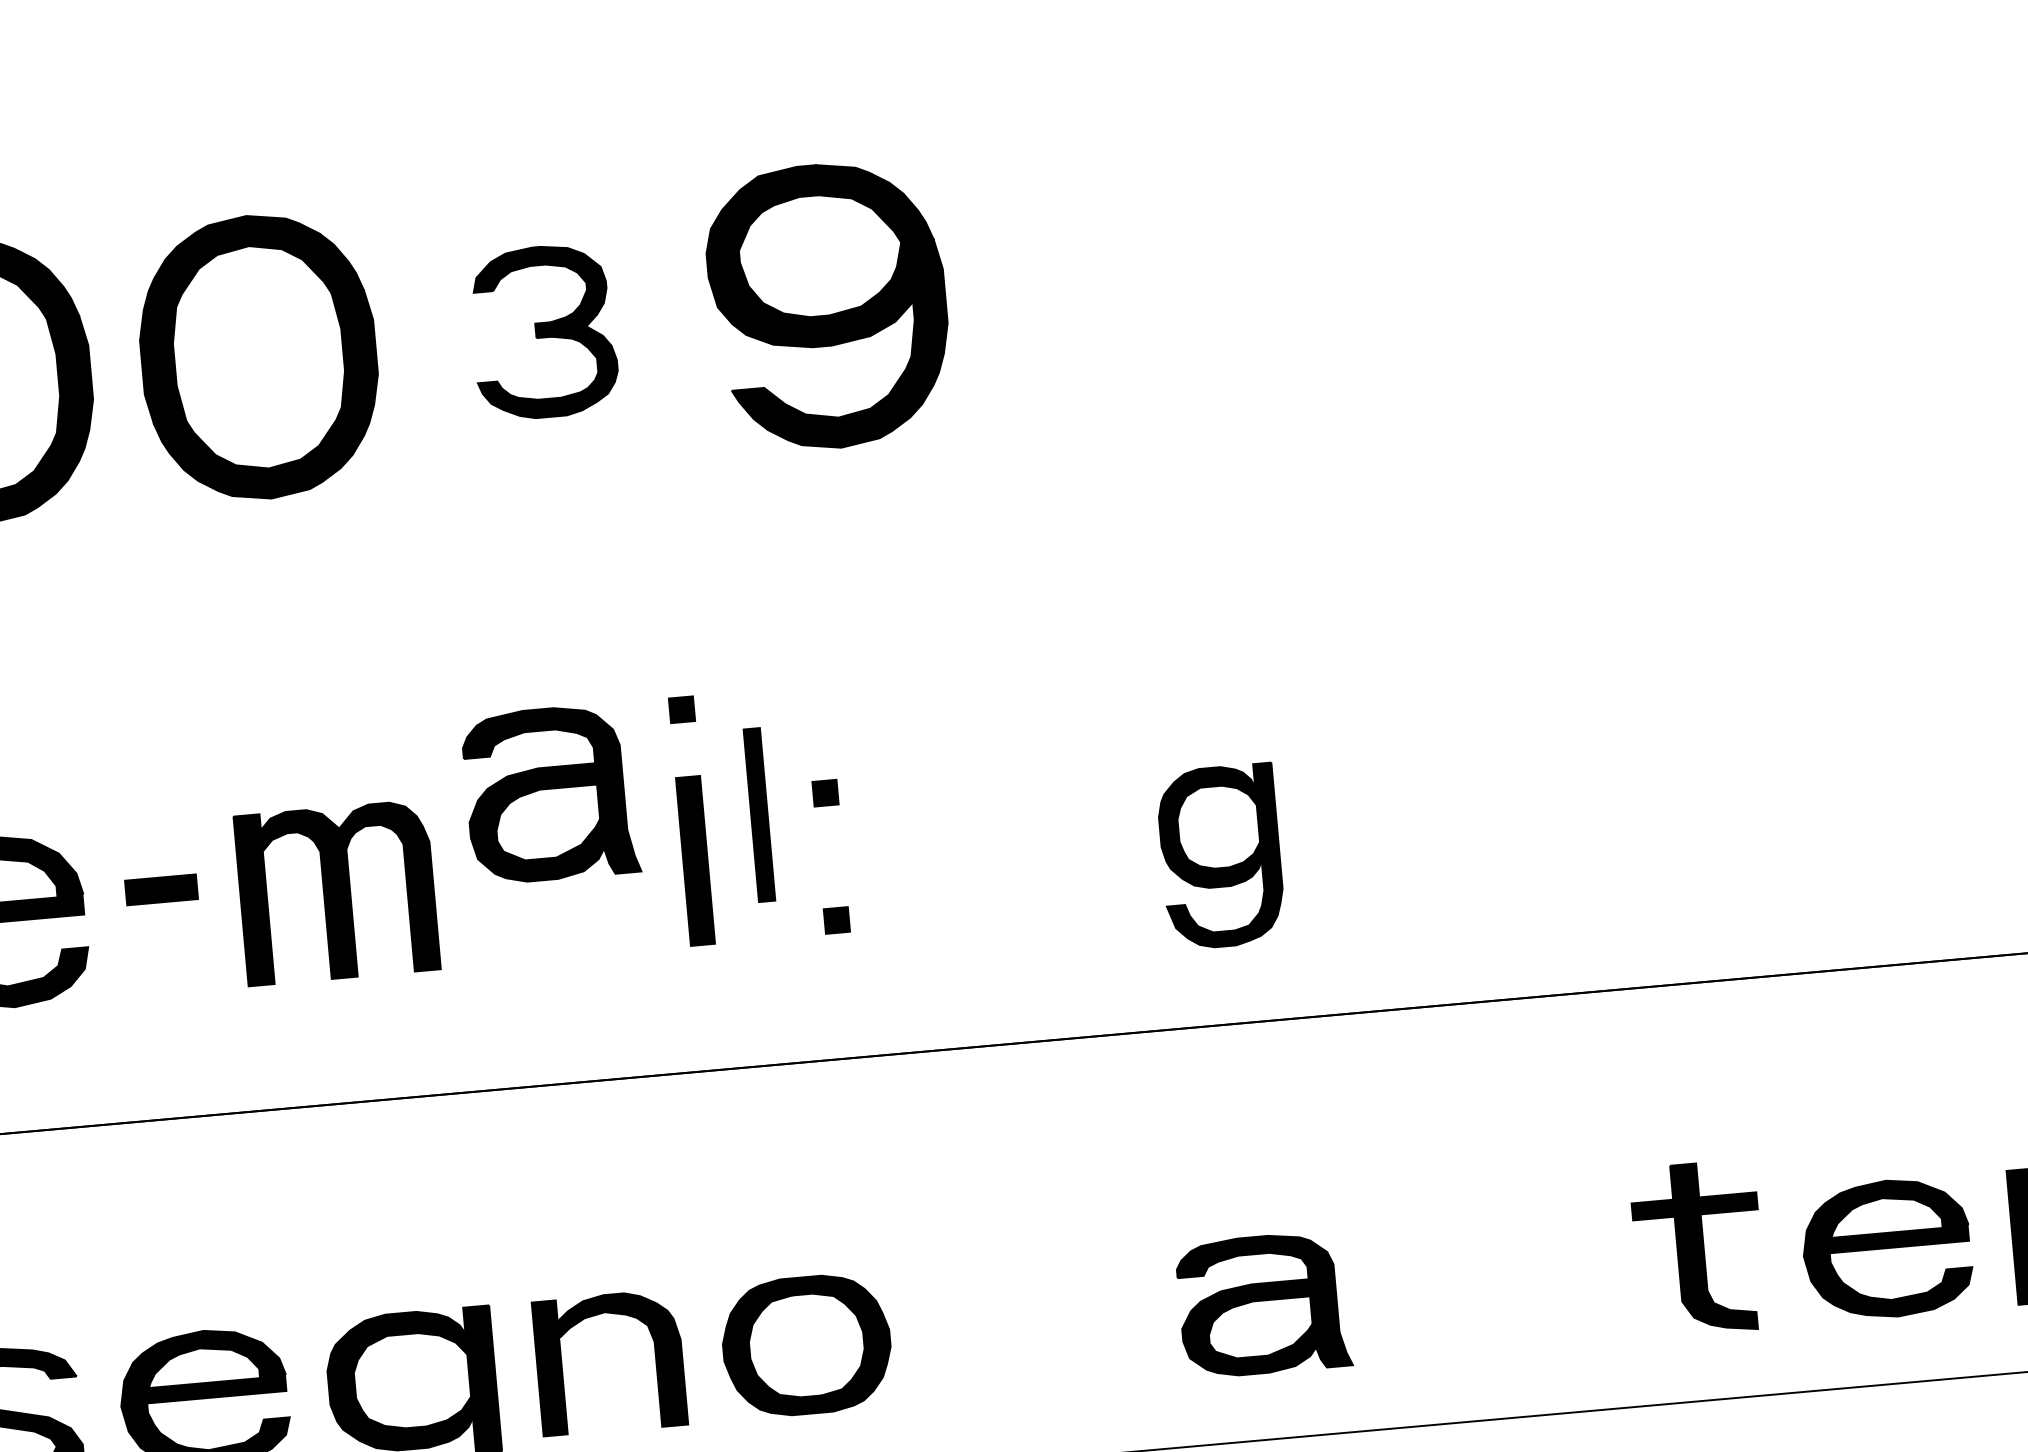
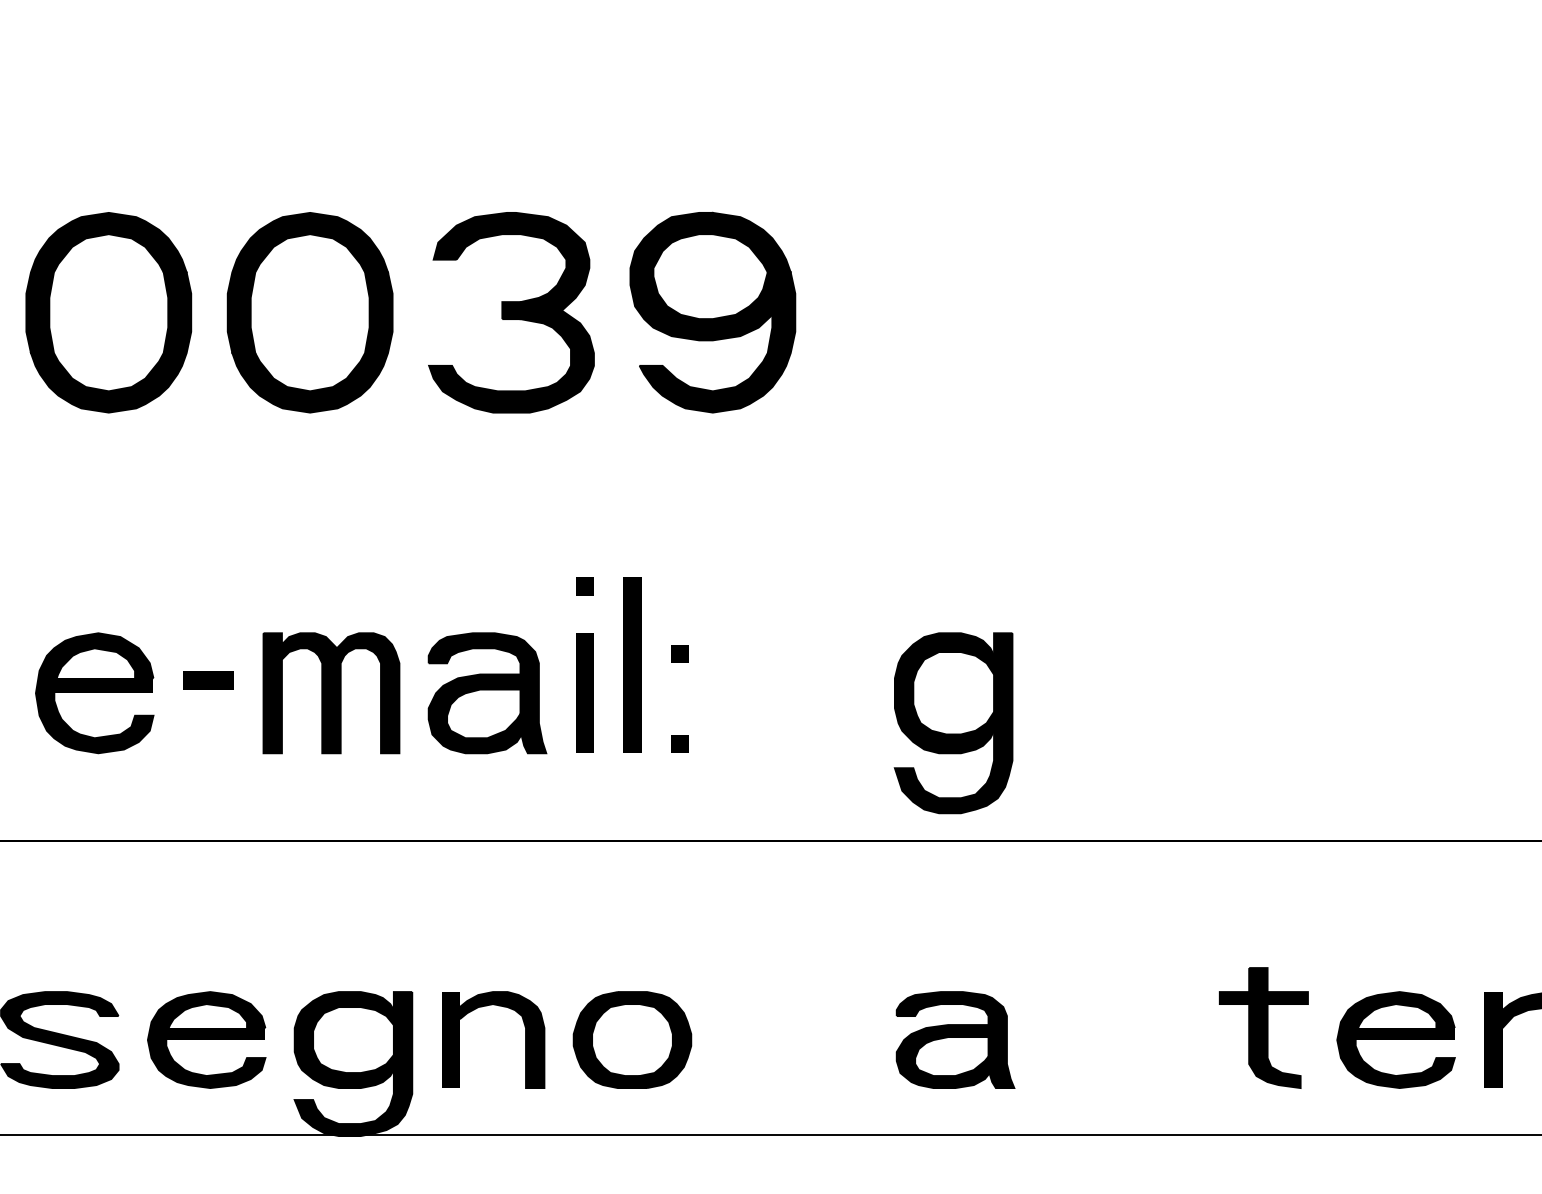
part: (543, 331) -> (511, 312), size x1.67
part: (550, 794) -> (487, 693), moved
part: (759, 814) -> (632, 664), size x1.43
part: (1220, 857) -> (953, 723), size x1.43

